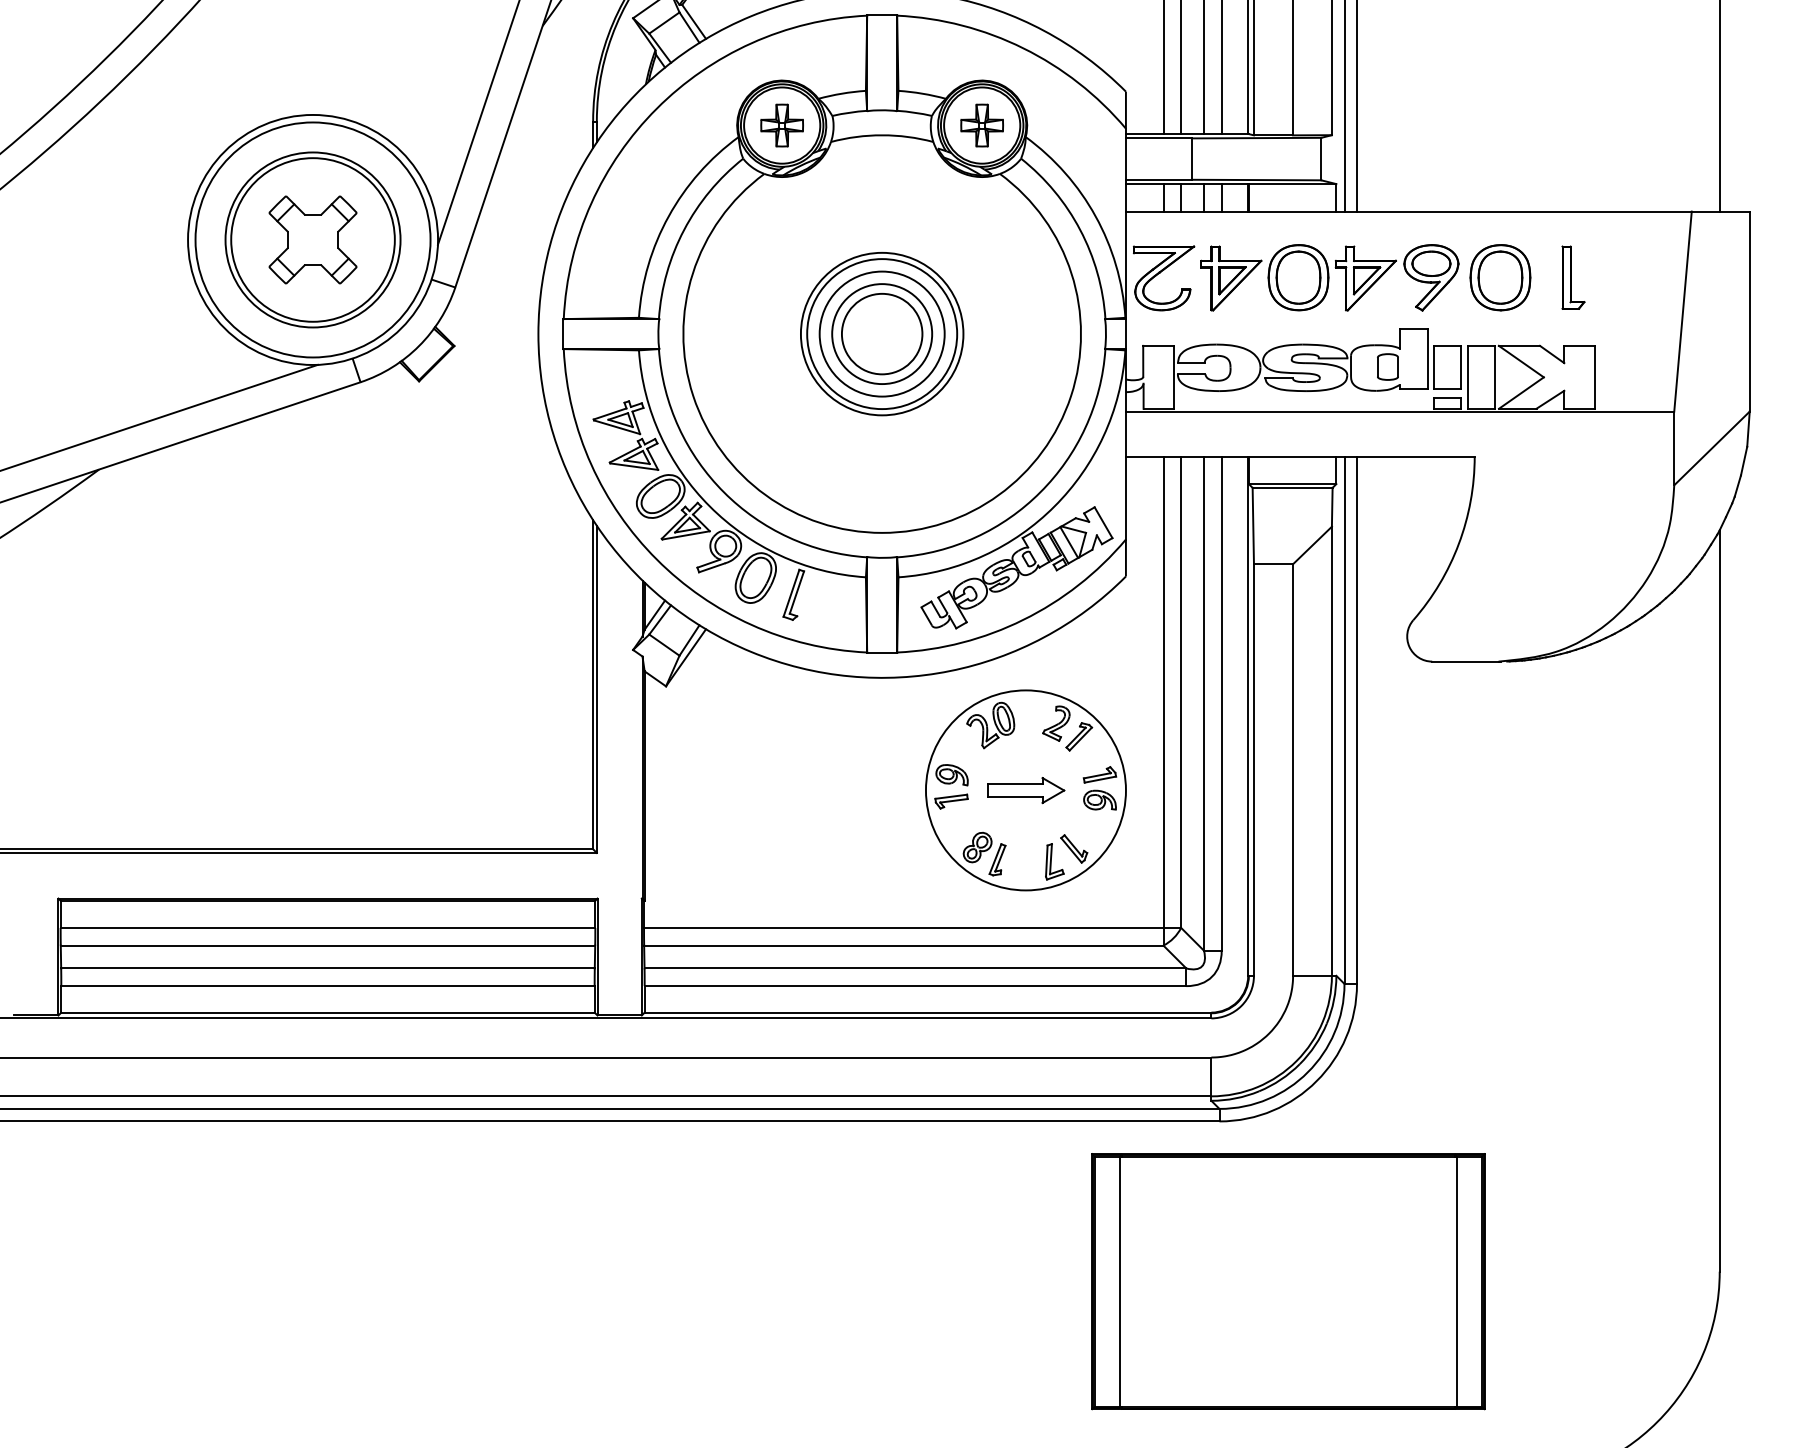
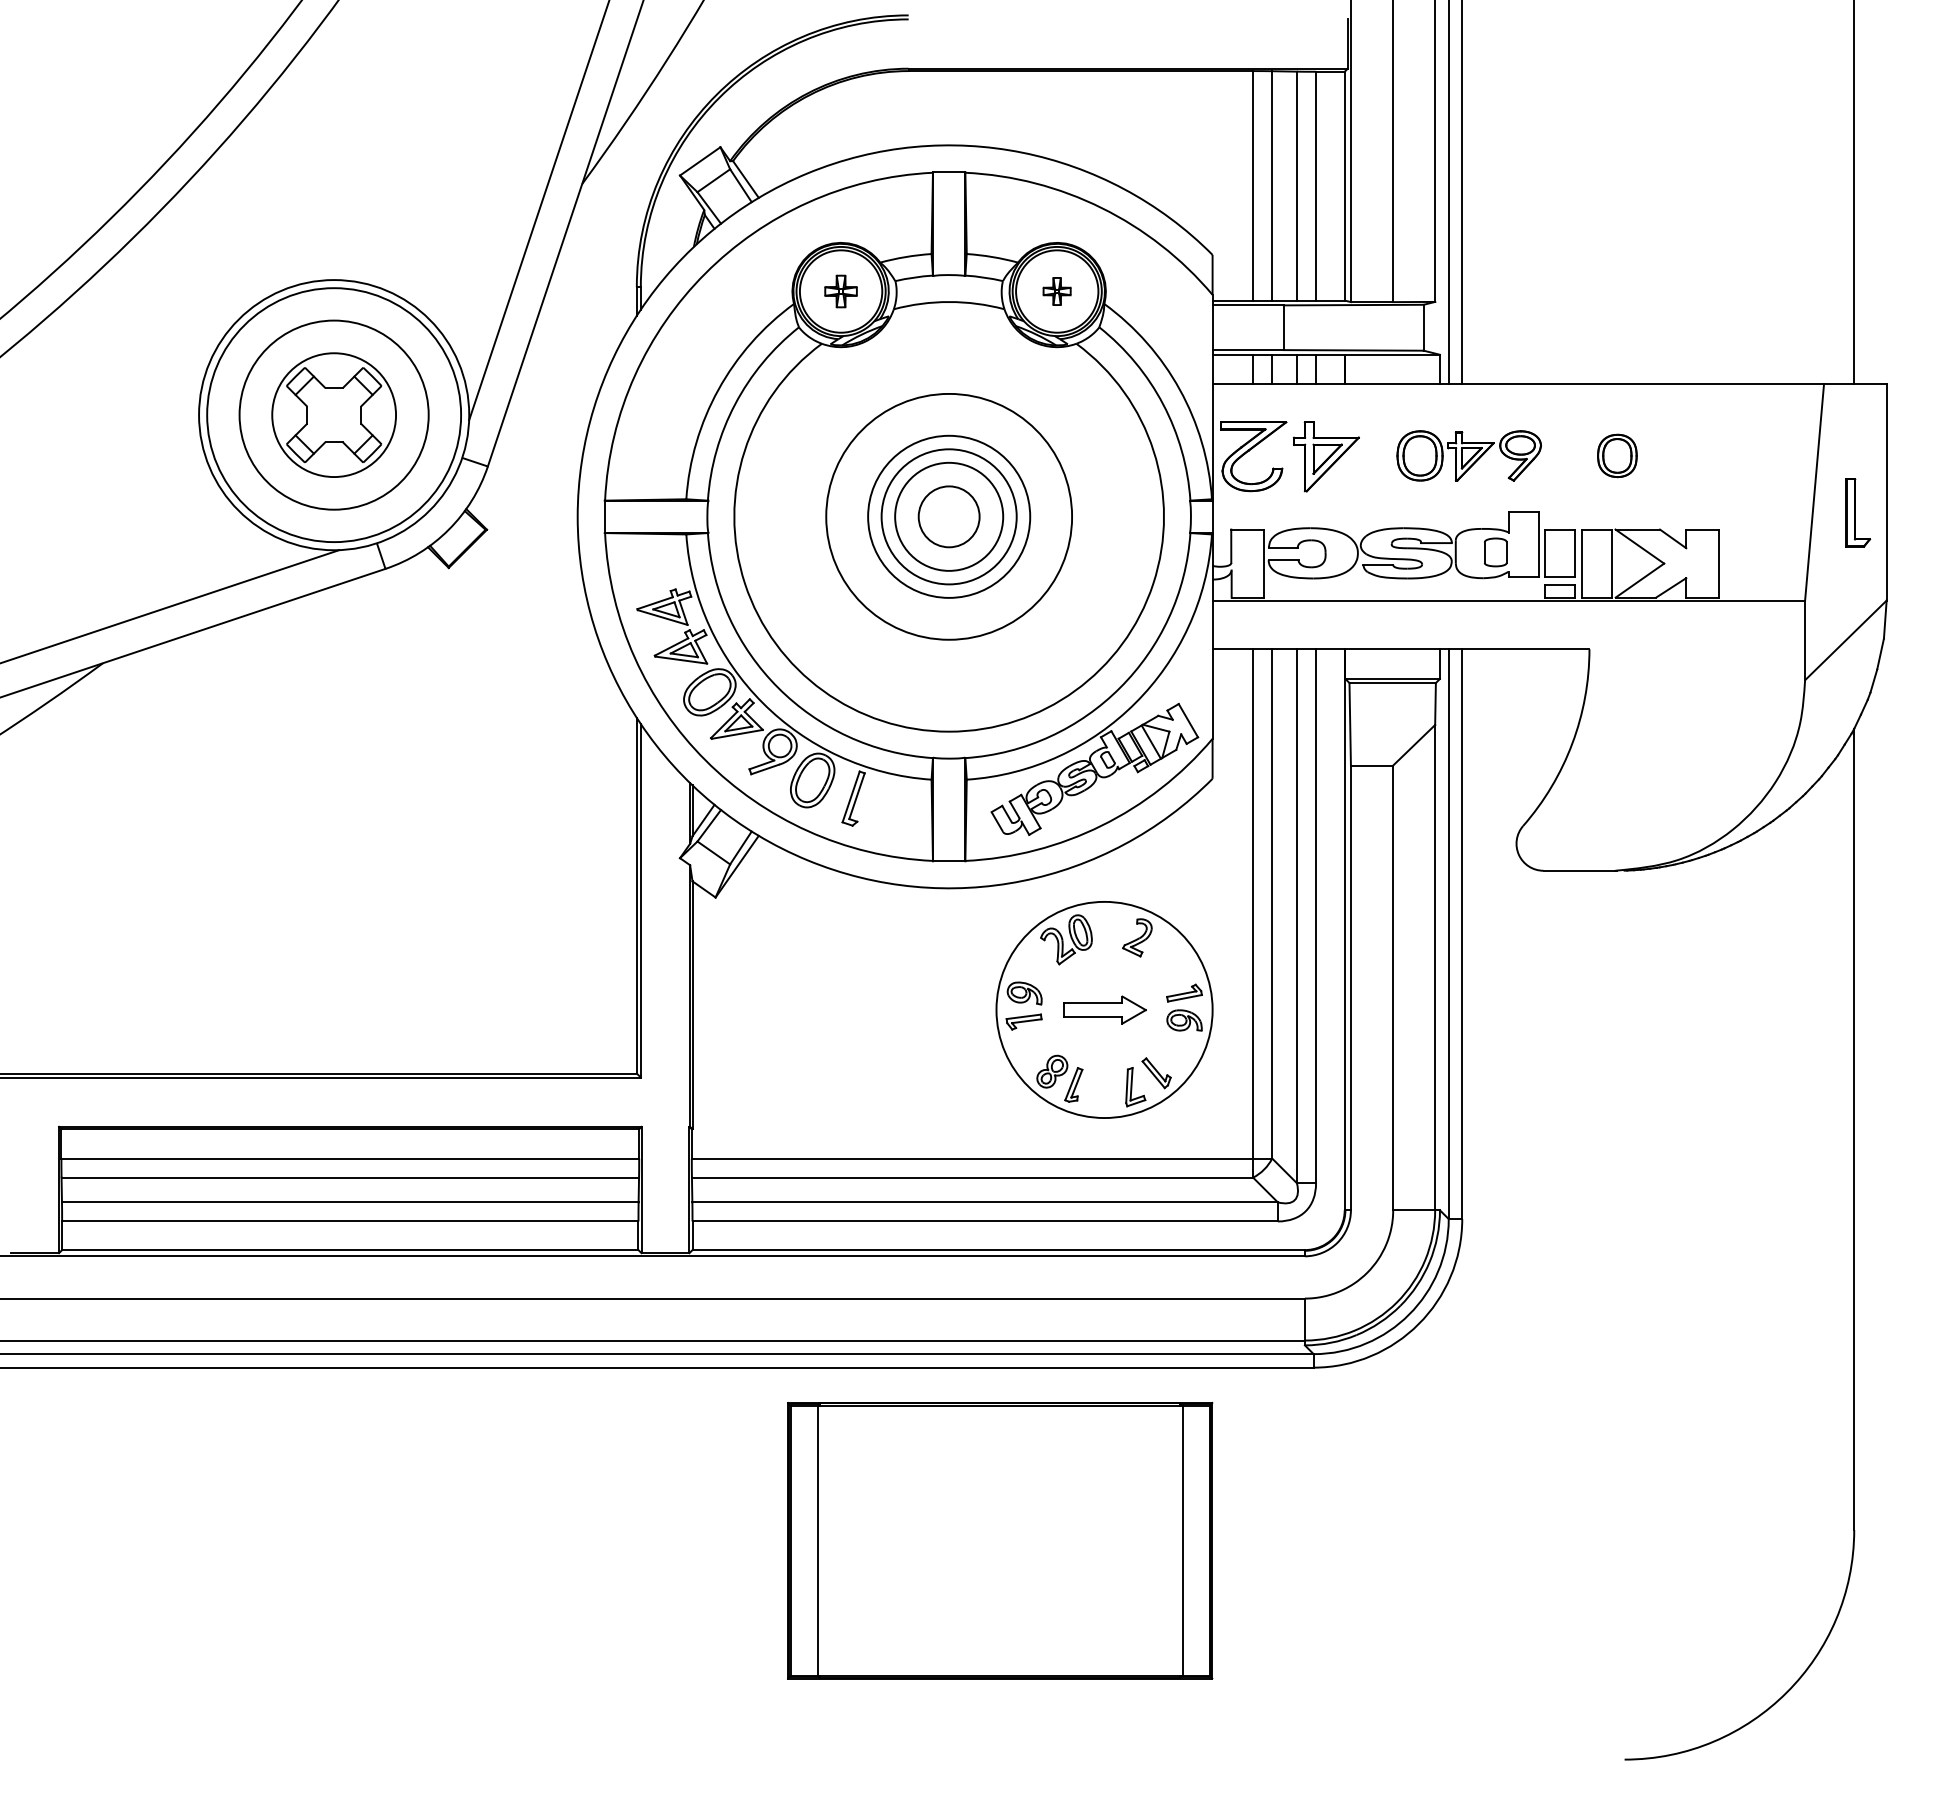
part: (781, 125) -> (840, 291), size x0.7
part: (981, 125) -> (1056, 291), size x0.6
circle: (312, 239) -> (333, 414), size x0.7
part: (1362, 277) -> (1468, 455), size x0.7
part: (1500, 277) -> (1617, 455), size x0.6
part: (1573, 277) -> (1858, 512), moved
circle: (881, 333) -> (948, 516), size x0.7
circle: (881, 333) -> (948, 516), size x1.4
part: (1078, 736) -> (1161, 951), removed
part: (1288, 1281) -> (1000, 1540), moved

